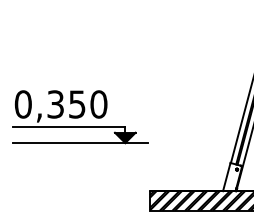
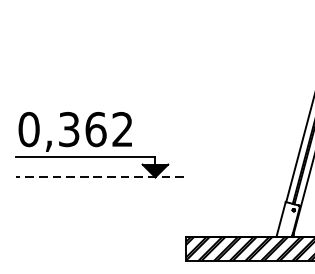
text: (88, 104) -> (109, 129), 0,350 -> 0,362
line: (80, 143) -> (99, 177), solid -> dashed

